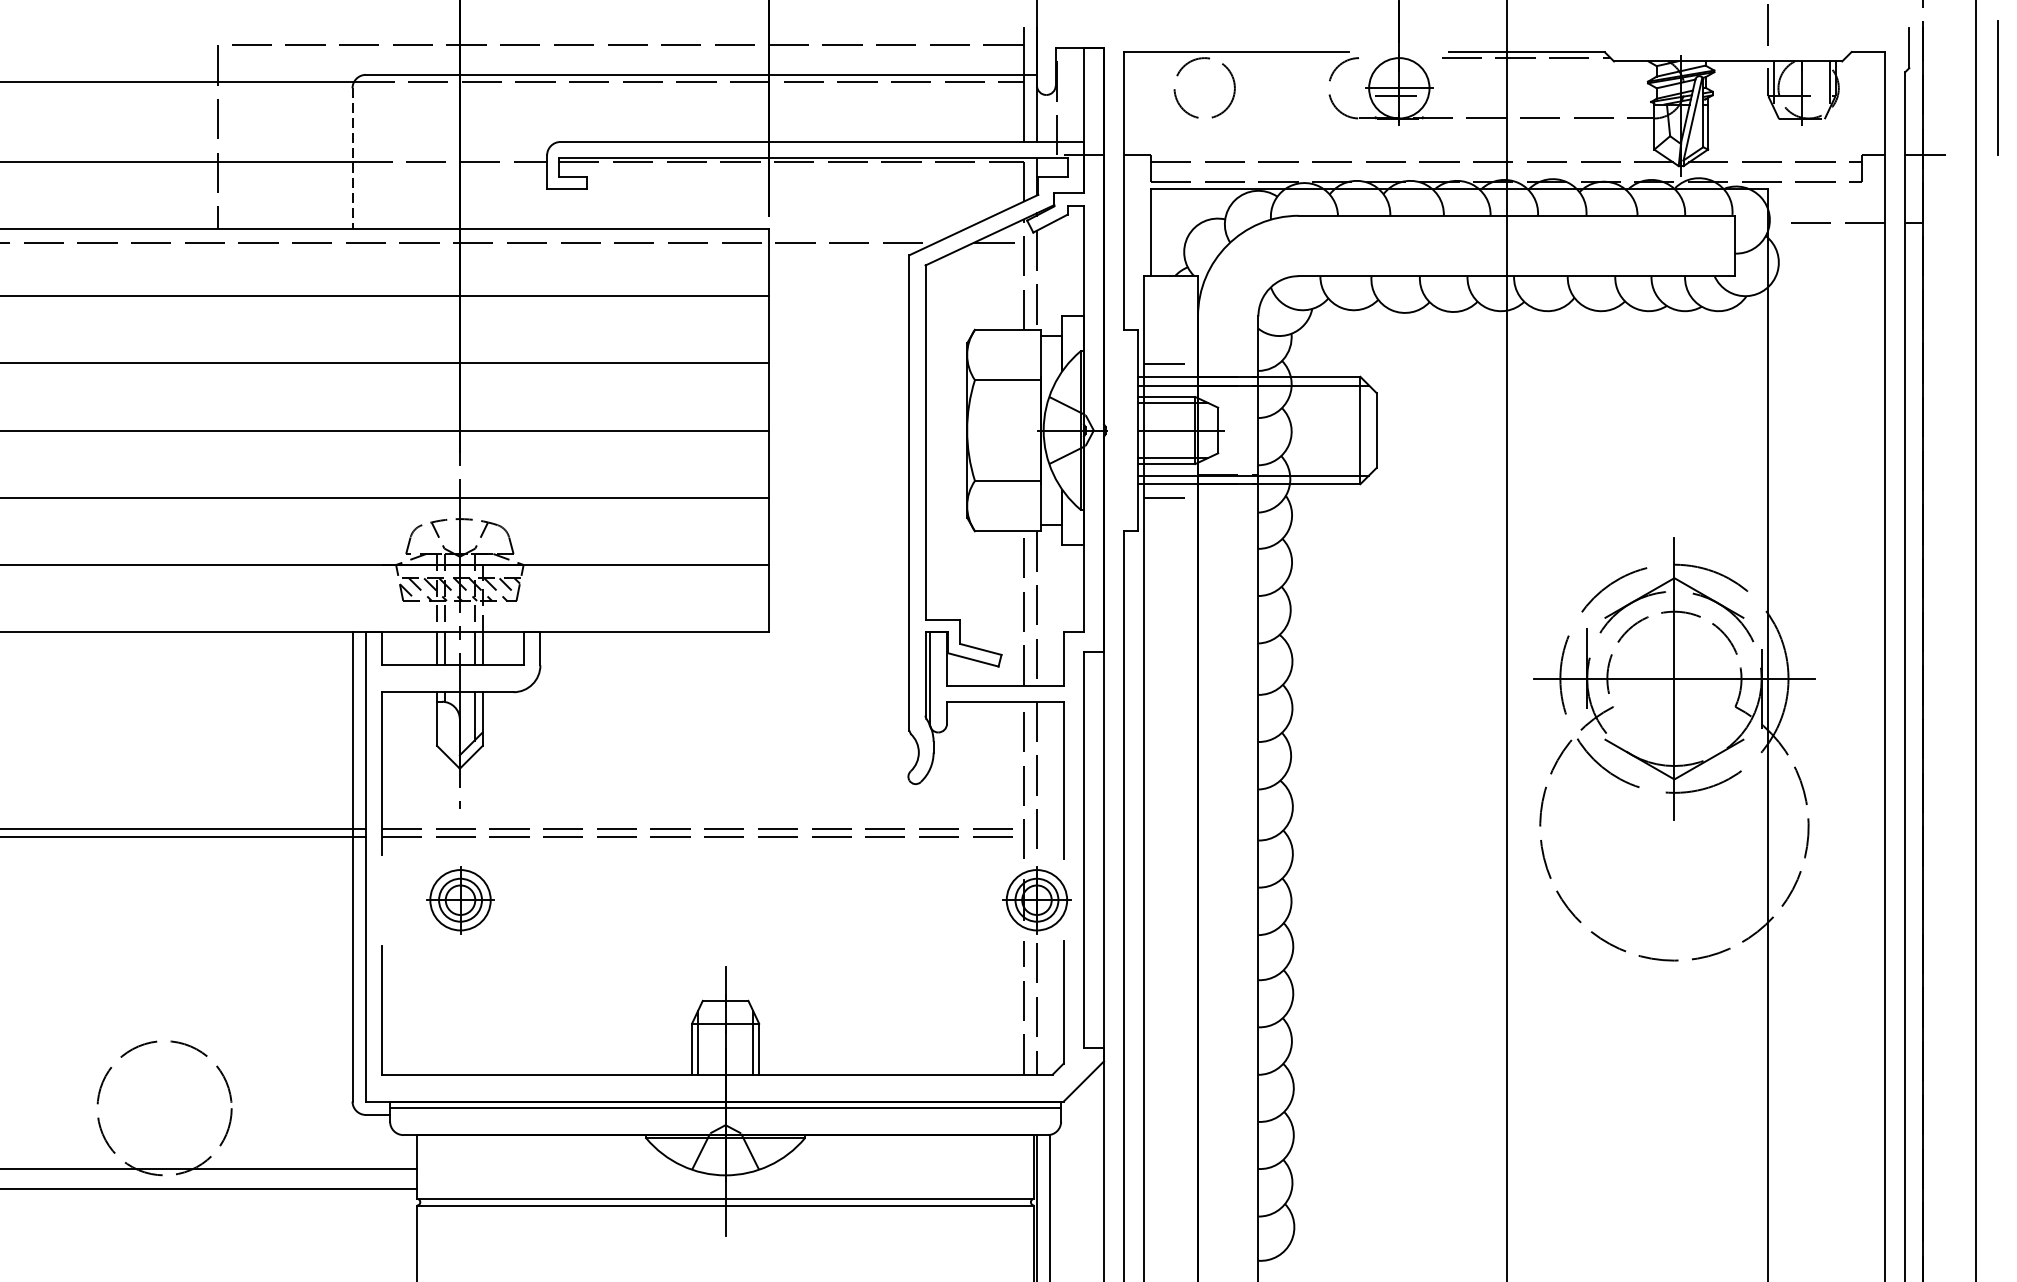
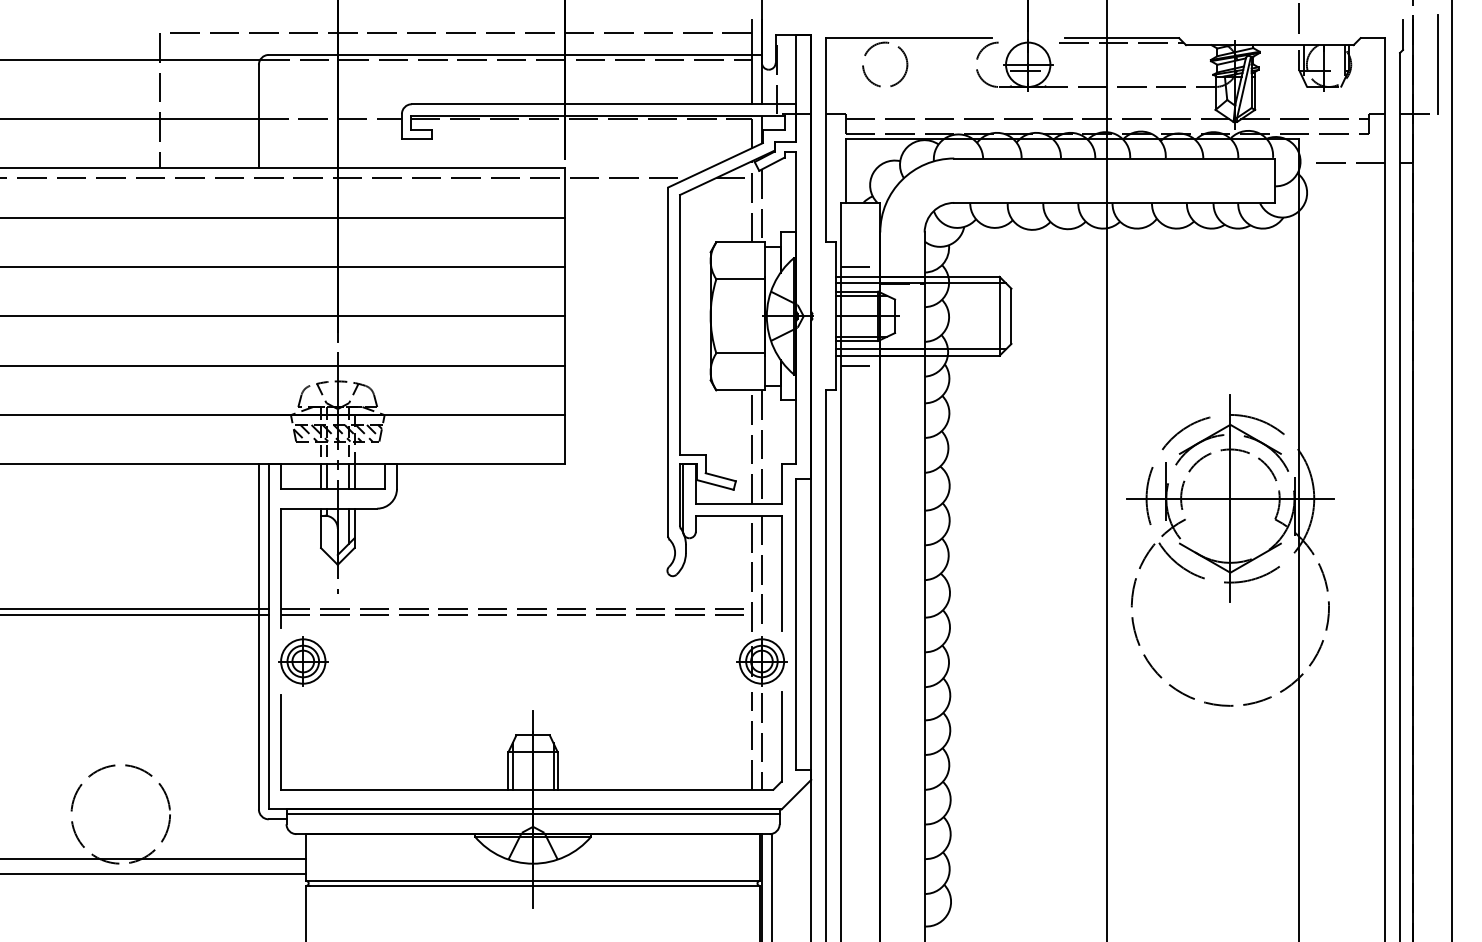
line: (1998, 87) -> (1437, 64), moved
line: (351, 158) -> (258, 116), dashed -> solid
part: (460, 900) -> (303, 661), moved

